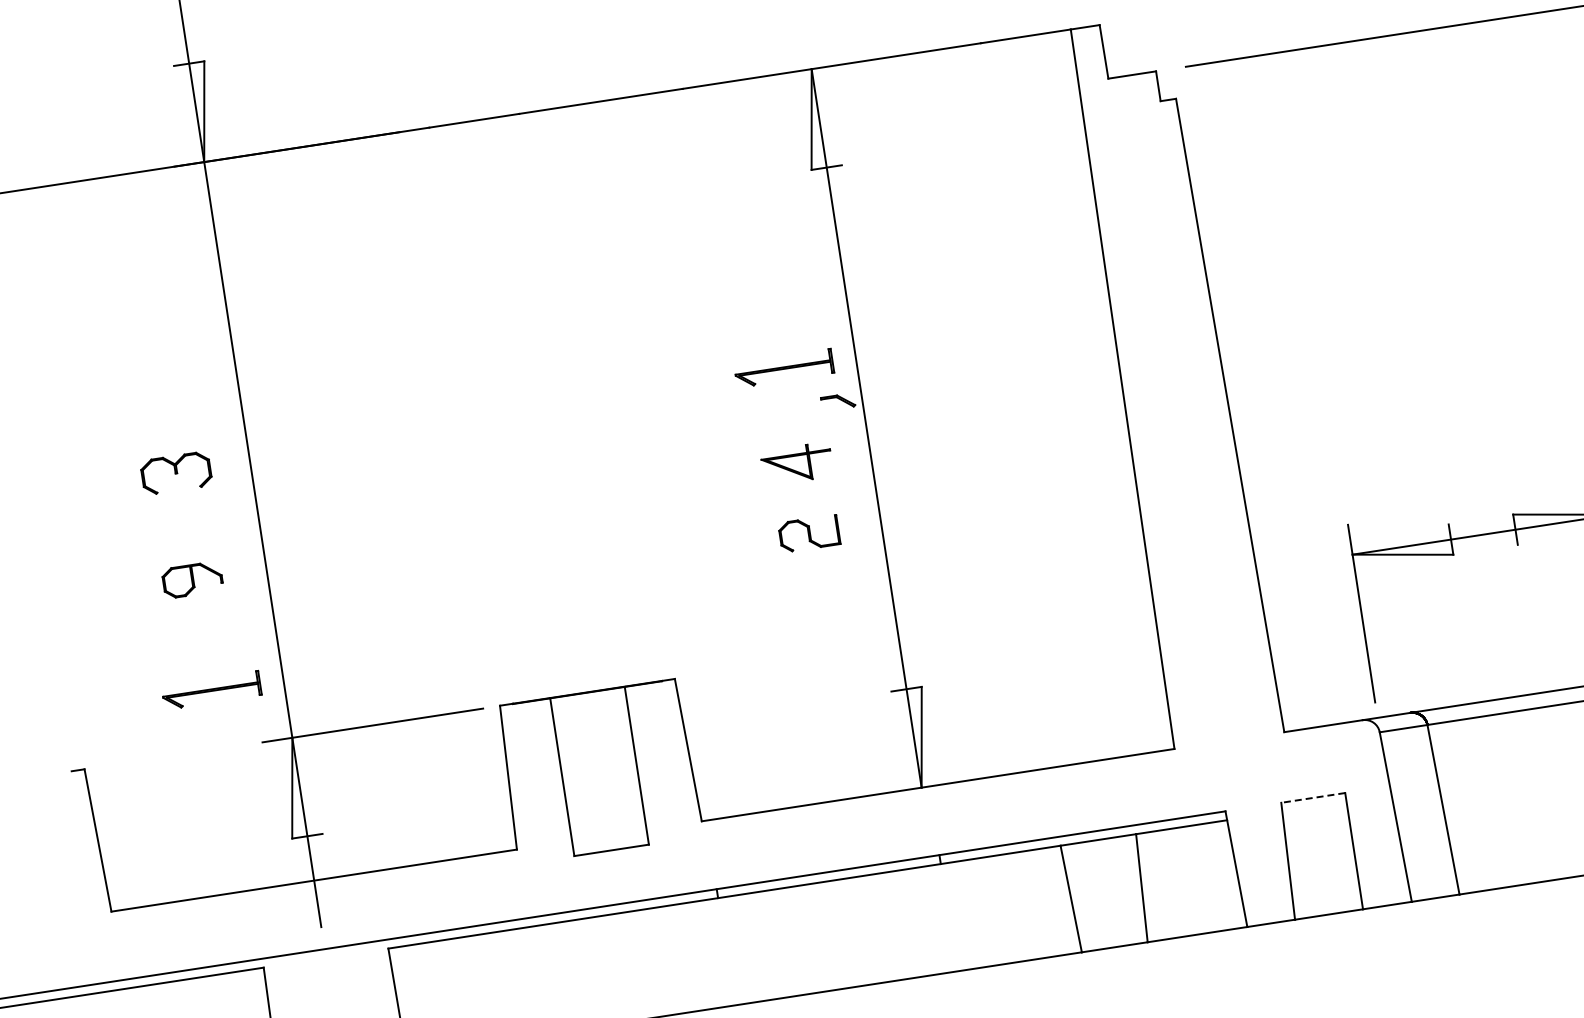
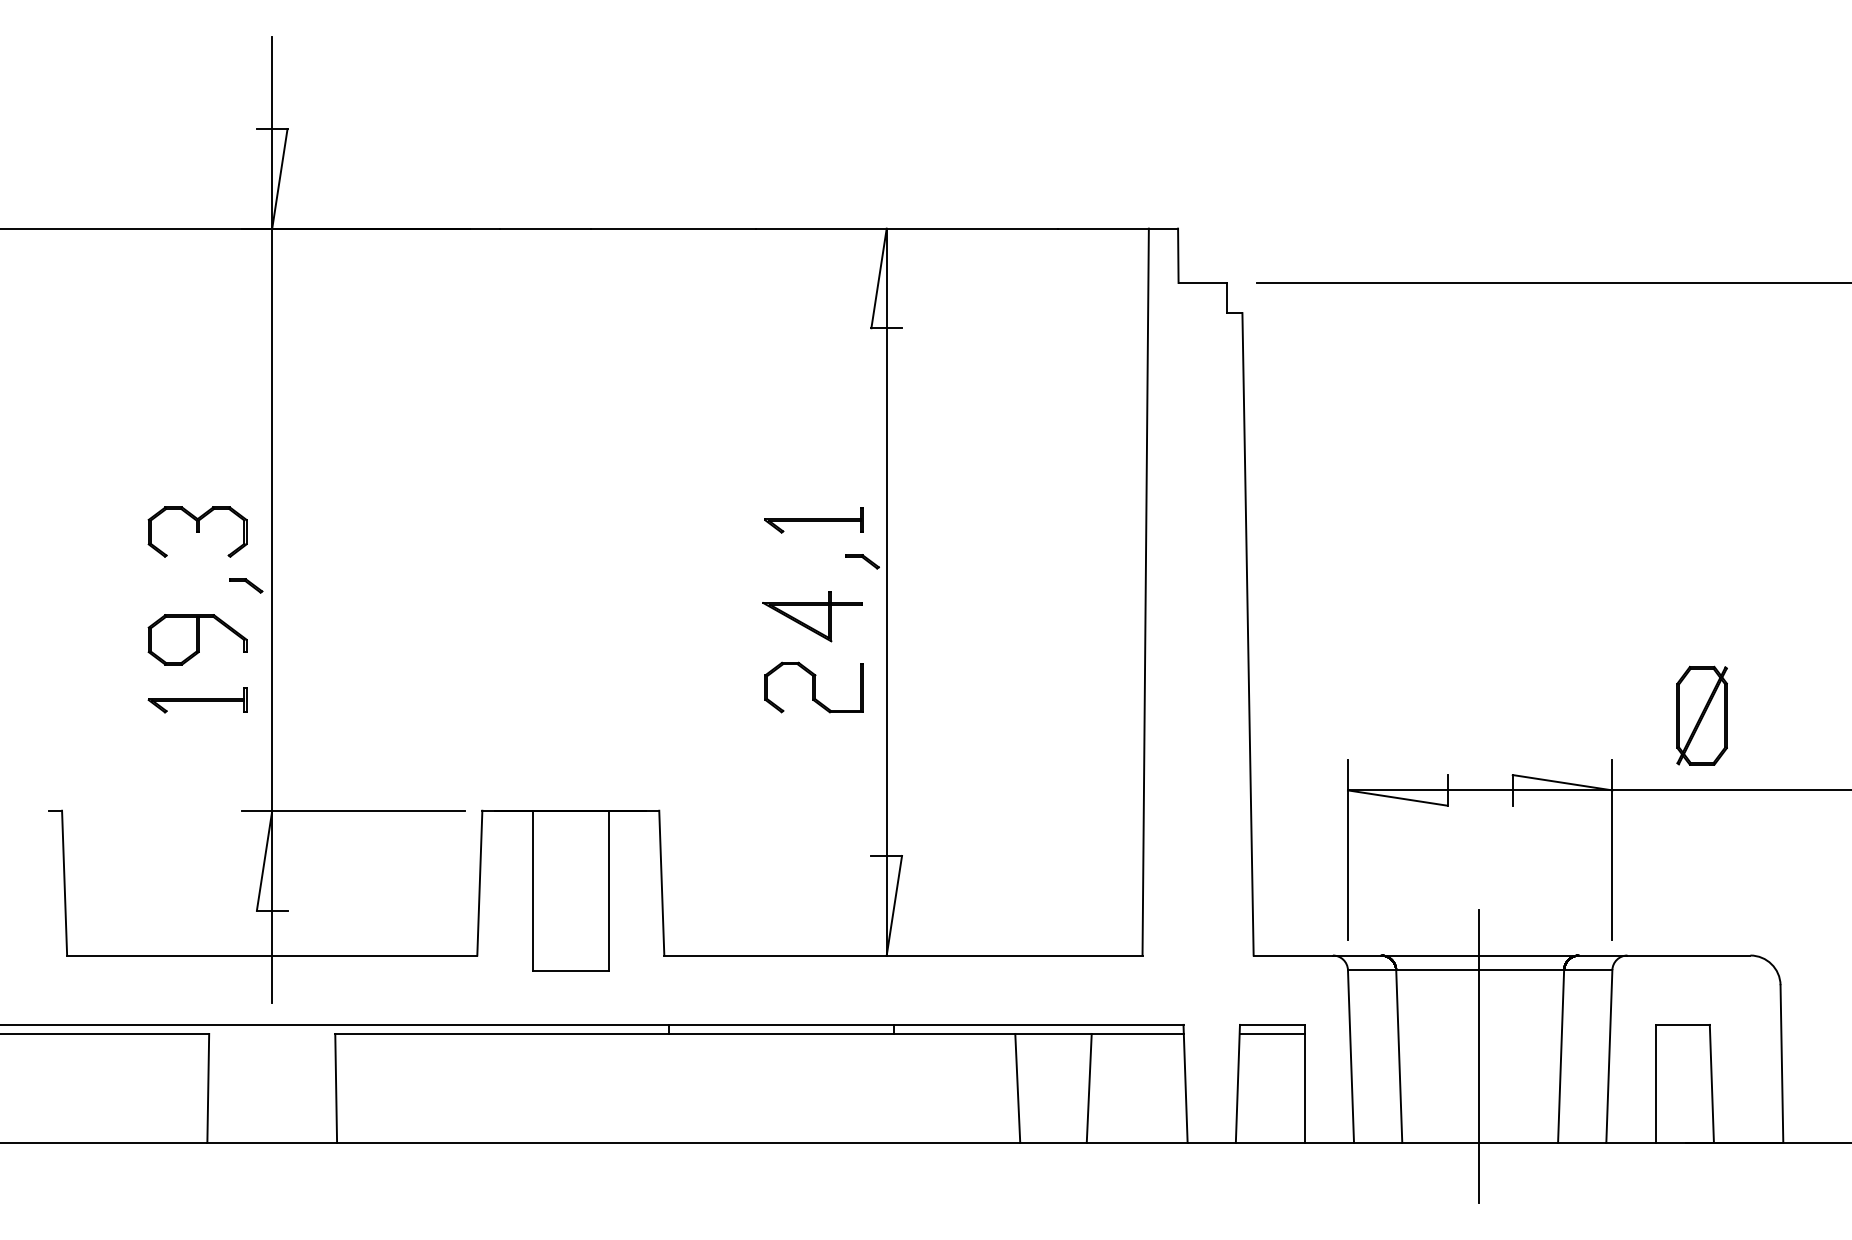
part: (796, 463) -> (812, 616), size x1.43
part: (176, 472) -> (197, 531), size x1.43
part: (232, 518) -> (246, 585), added
part: (808, 533) -> (813, 687), size x1.67
part: (192, 579) -> (197, 639), size x1.67
part: (211, 690) -> (197, 700), moved
line: (1521, 796) -> (1478, 1055), added
line: (1312, 797) -> (1271, 1024), dashed -> solid
line: (1313, 806) -> (1271, 1033), added

